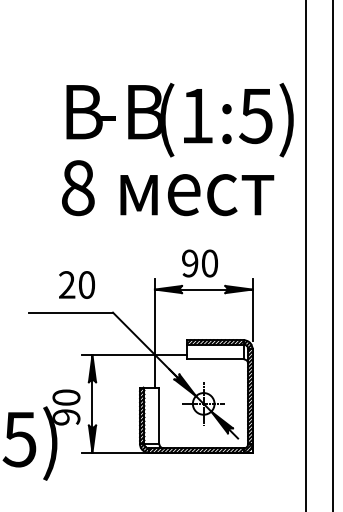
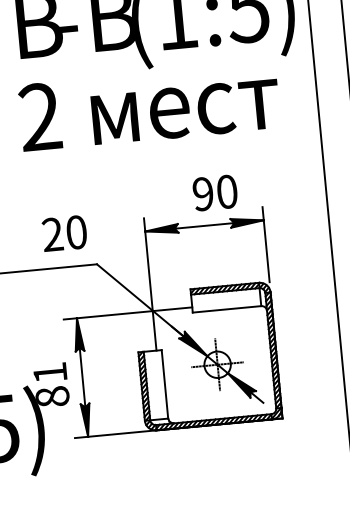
text: (77, 188) -> (39, 117), 8 -> 2
text: (199, 263) -> (214, 193), moved
text: (76, 284) -> (64, 232), moved
text: (66, 407) -> (51, 384), 90 -> 81

